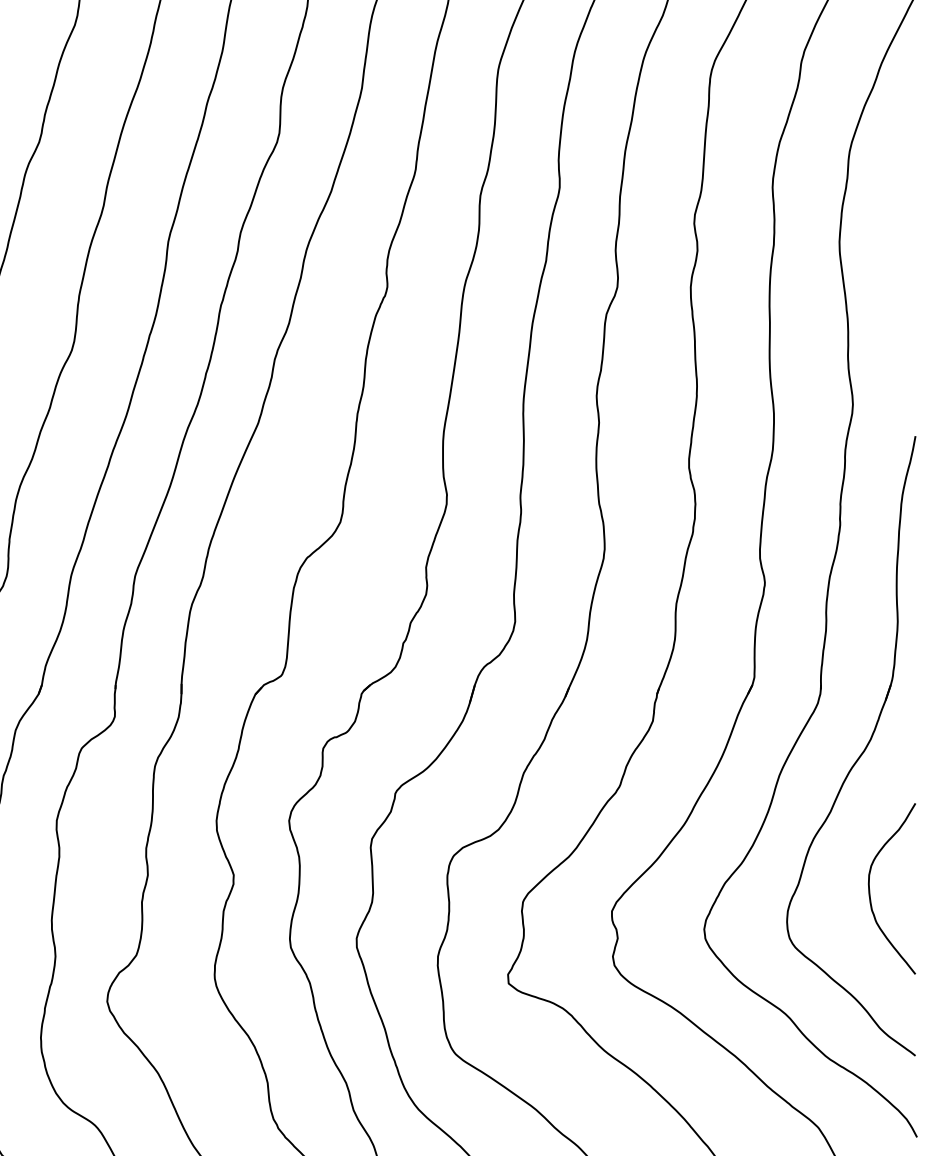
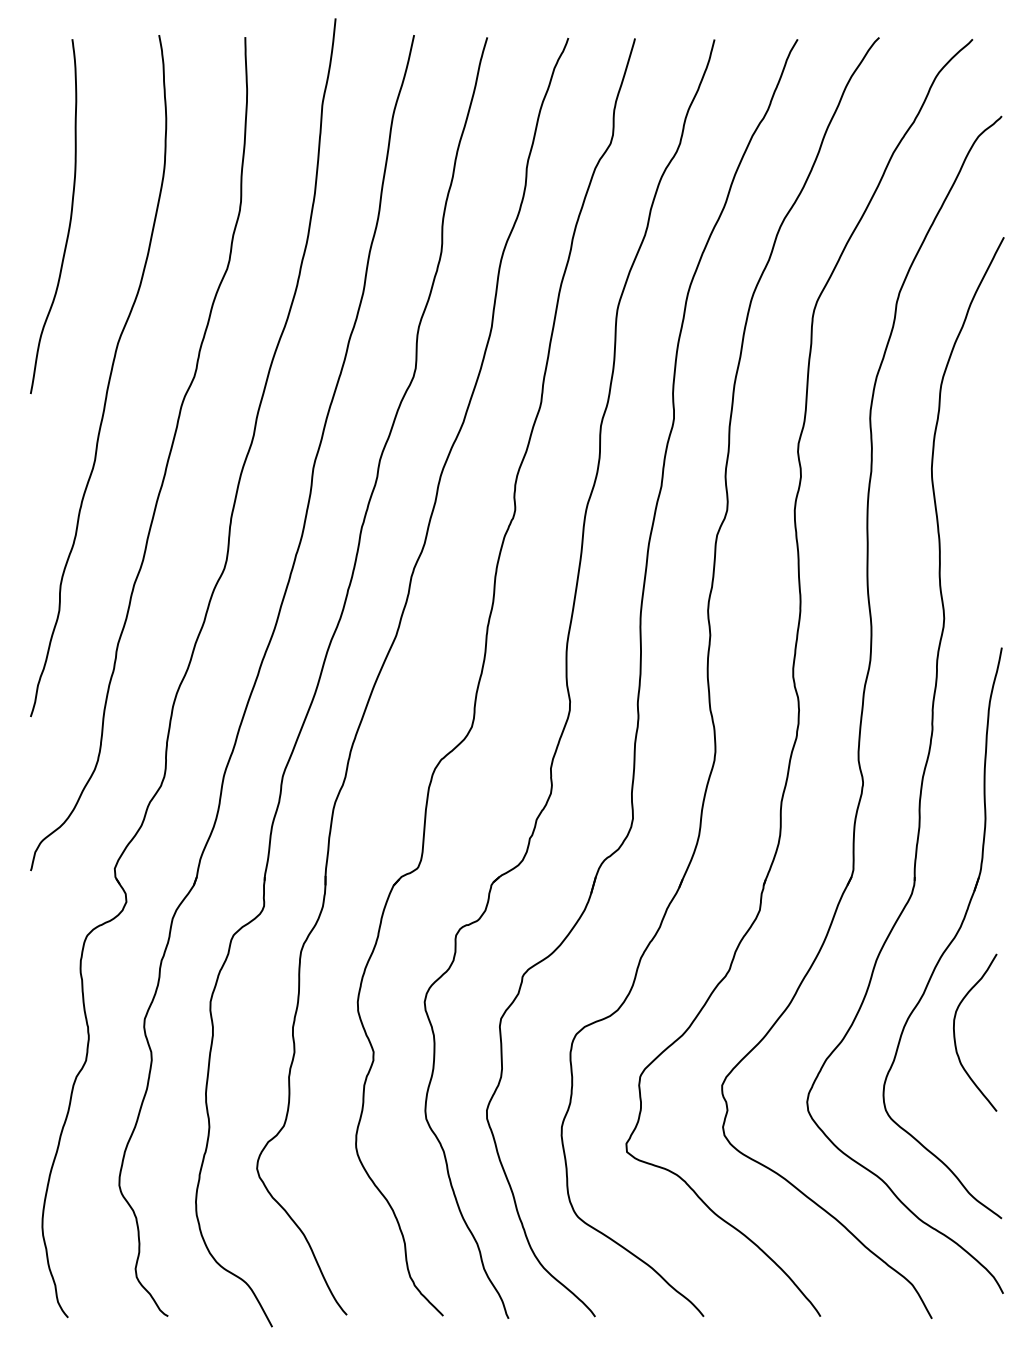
curve: (870, 889) -> (955, 1033), moved

